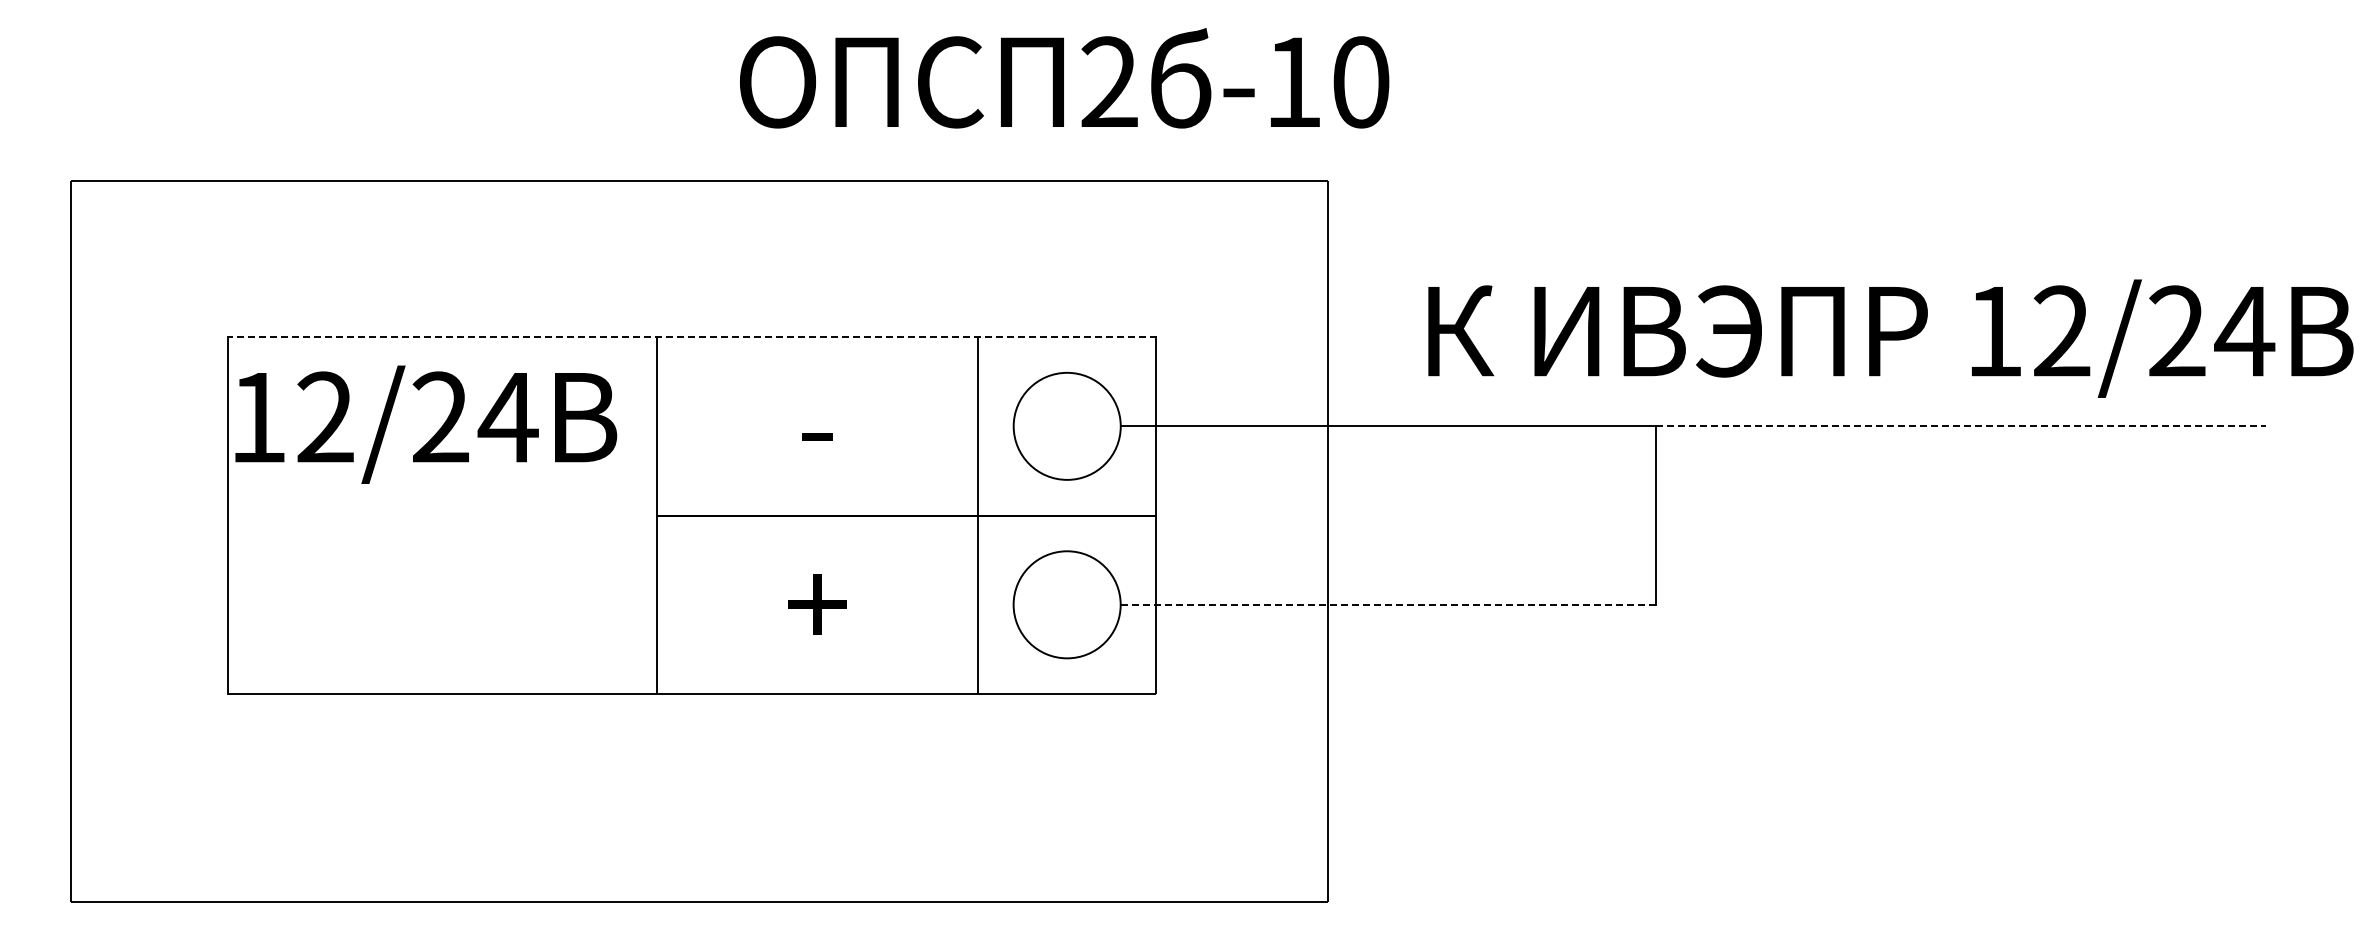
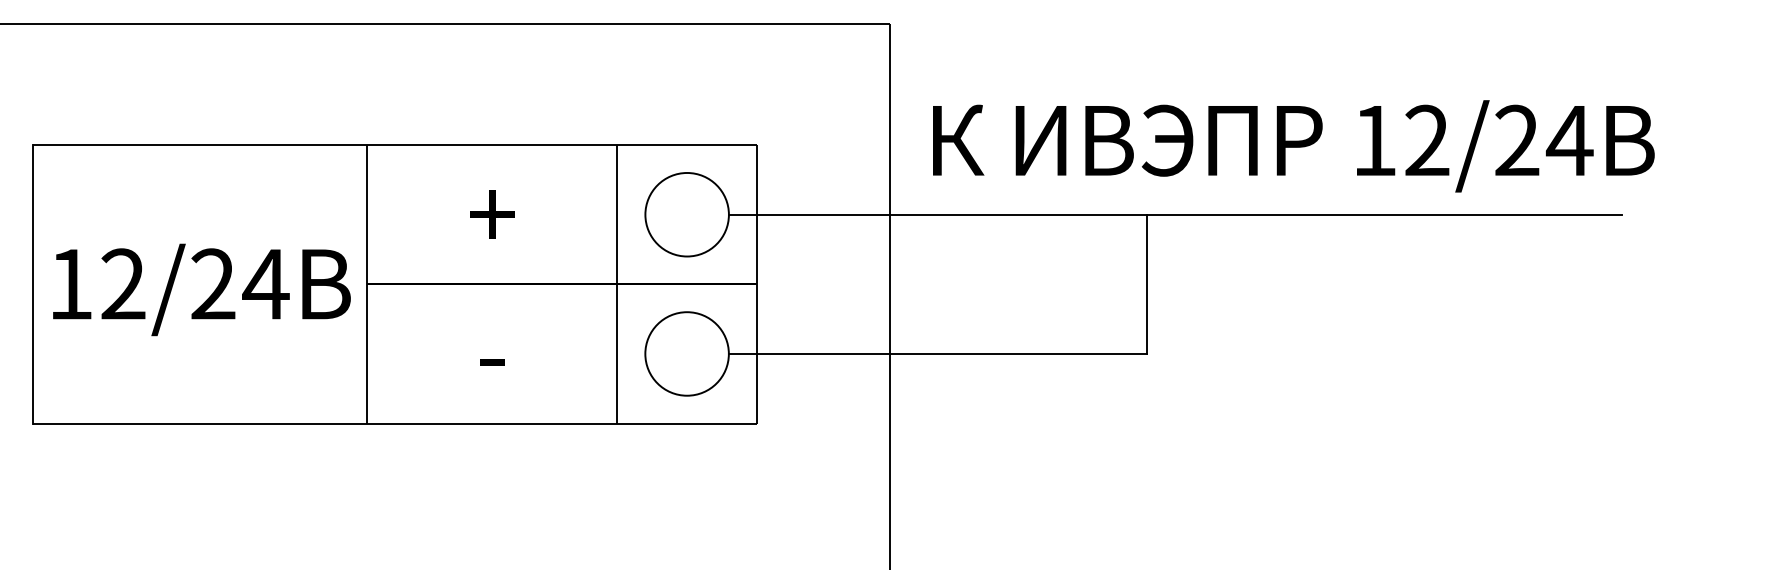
line: (692, 337) -> (394, 145), dashed -> solid
text: (1890, 338) -> (1293, 146), moved
text: (426, 424) -> (202, 289), moved
text: (817, 425) -> (492, 214), - -> +
line: (1961, 426) -> (1384, 214), dashed -> solid
text: (817, 604) -> (492, 353), + -> -
line: (1388, 604) -> (937, 353), dashed -> solid

